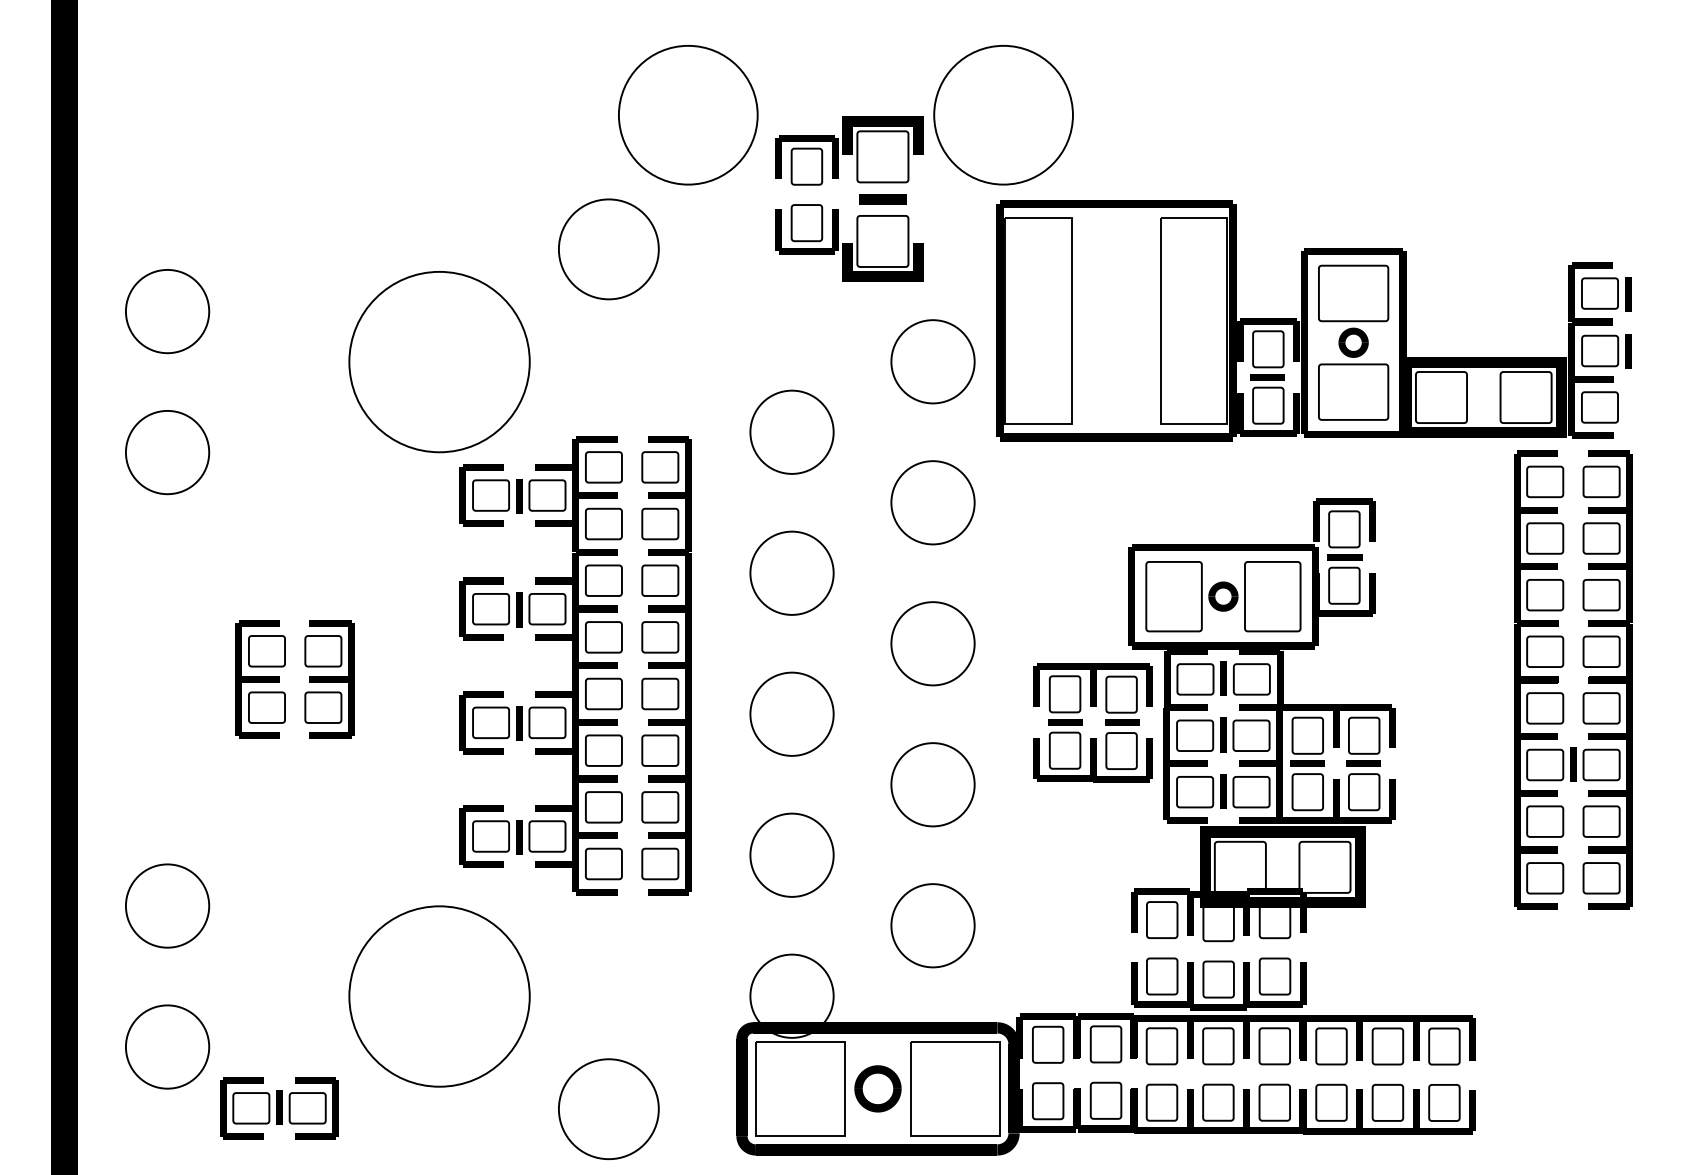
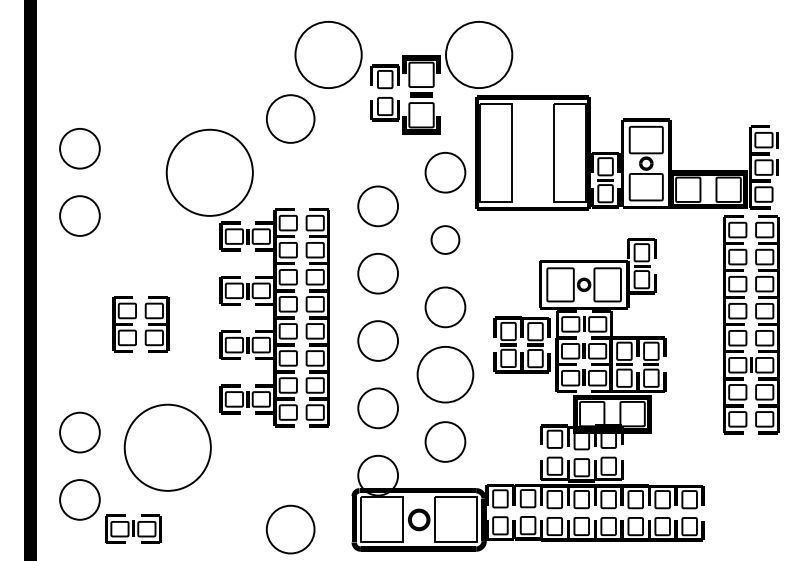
circle: (933, 501) -> (445, 239), size x0.7
circle: (933, 784) -> (445, 374), size x1.4
circle: (438, 995) -> (167, 447), moved

